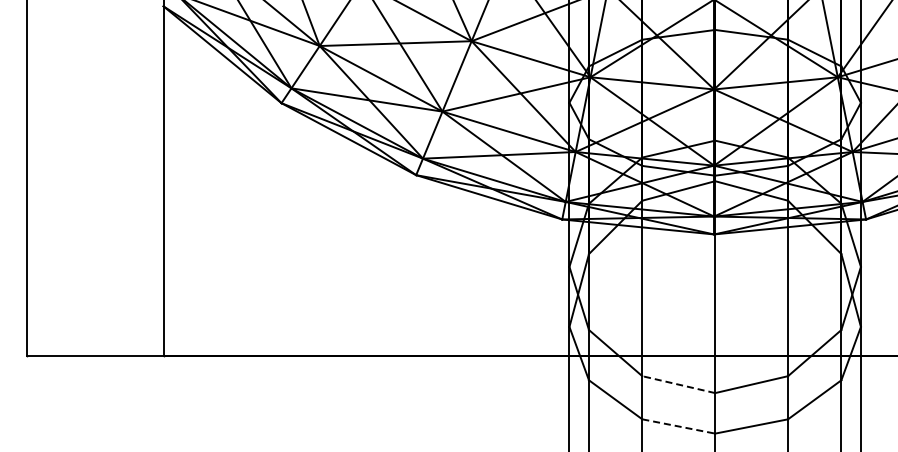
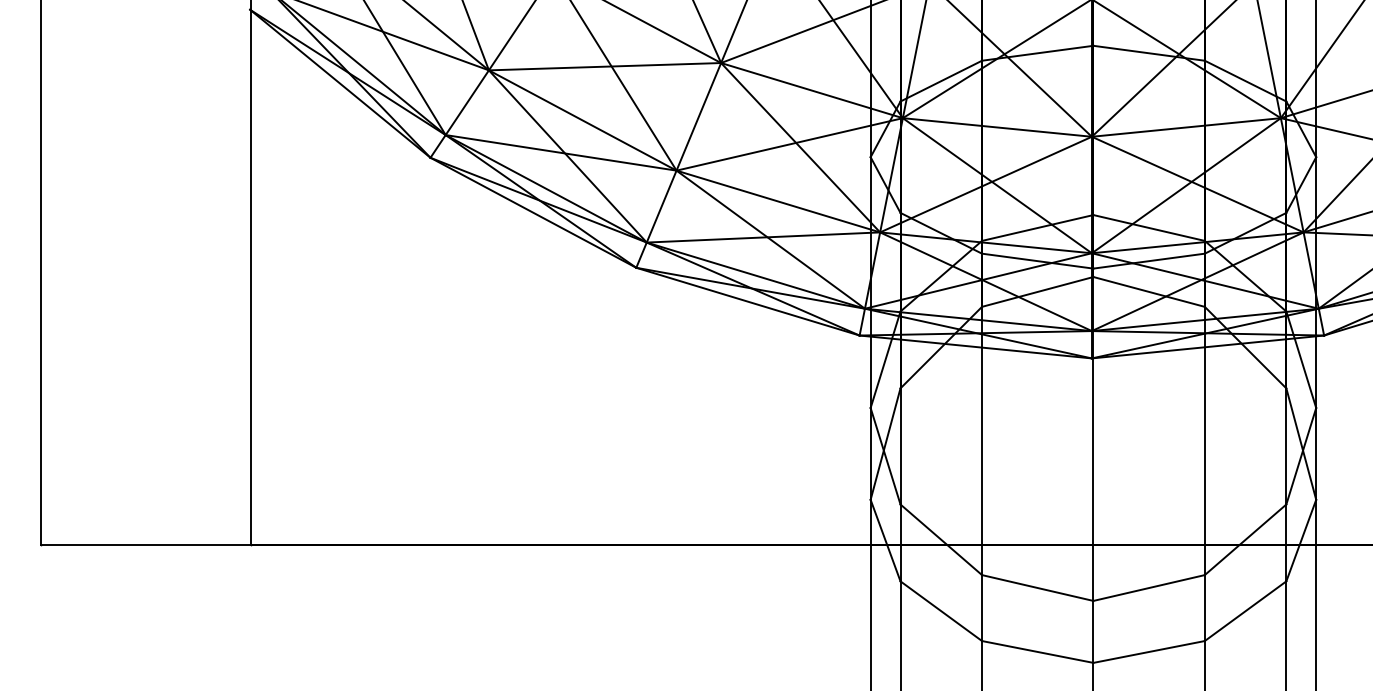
line: (678, 384) -> (1037, 587), dashed -> solid
line: (679, 426) -> (1038, 652), dashed -> solid

